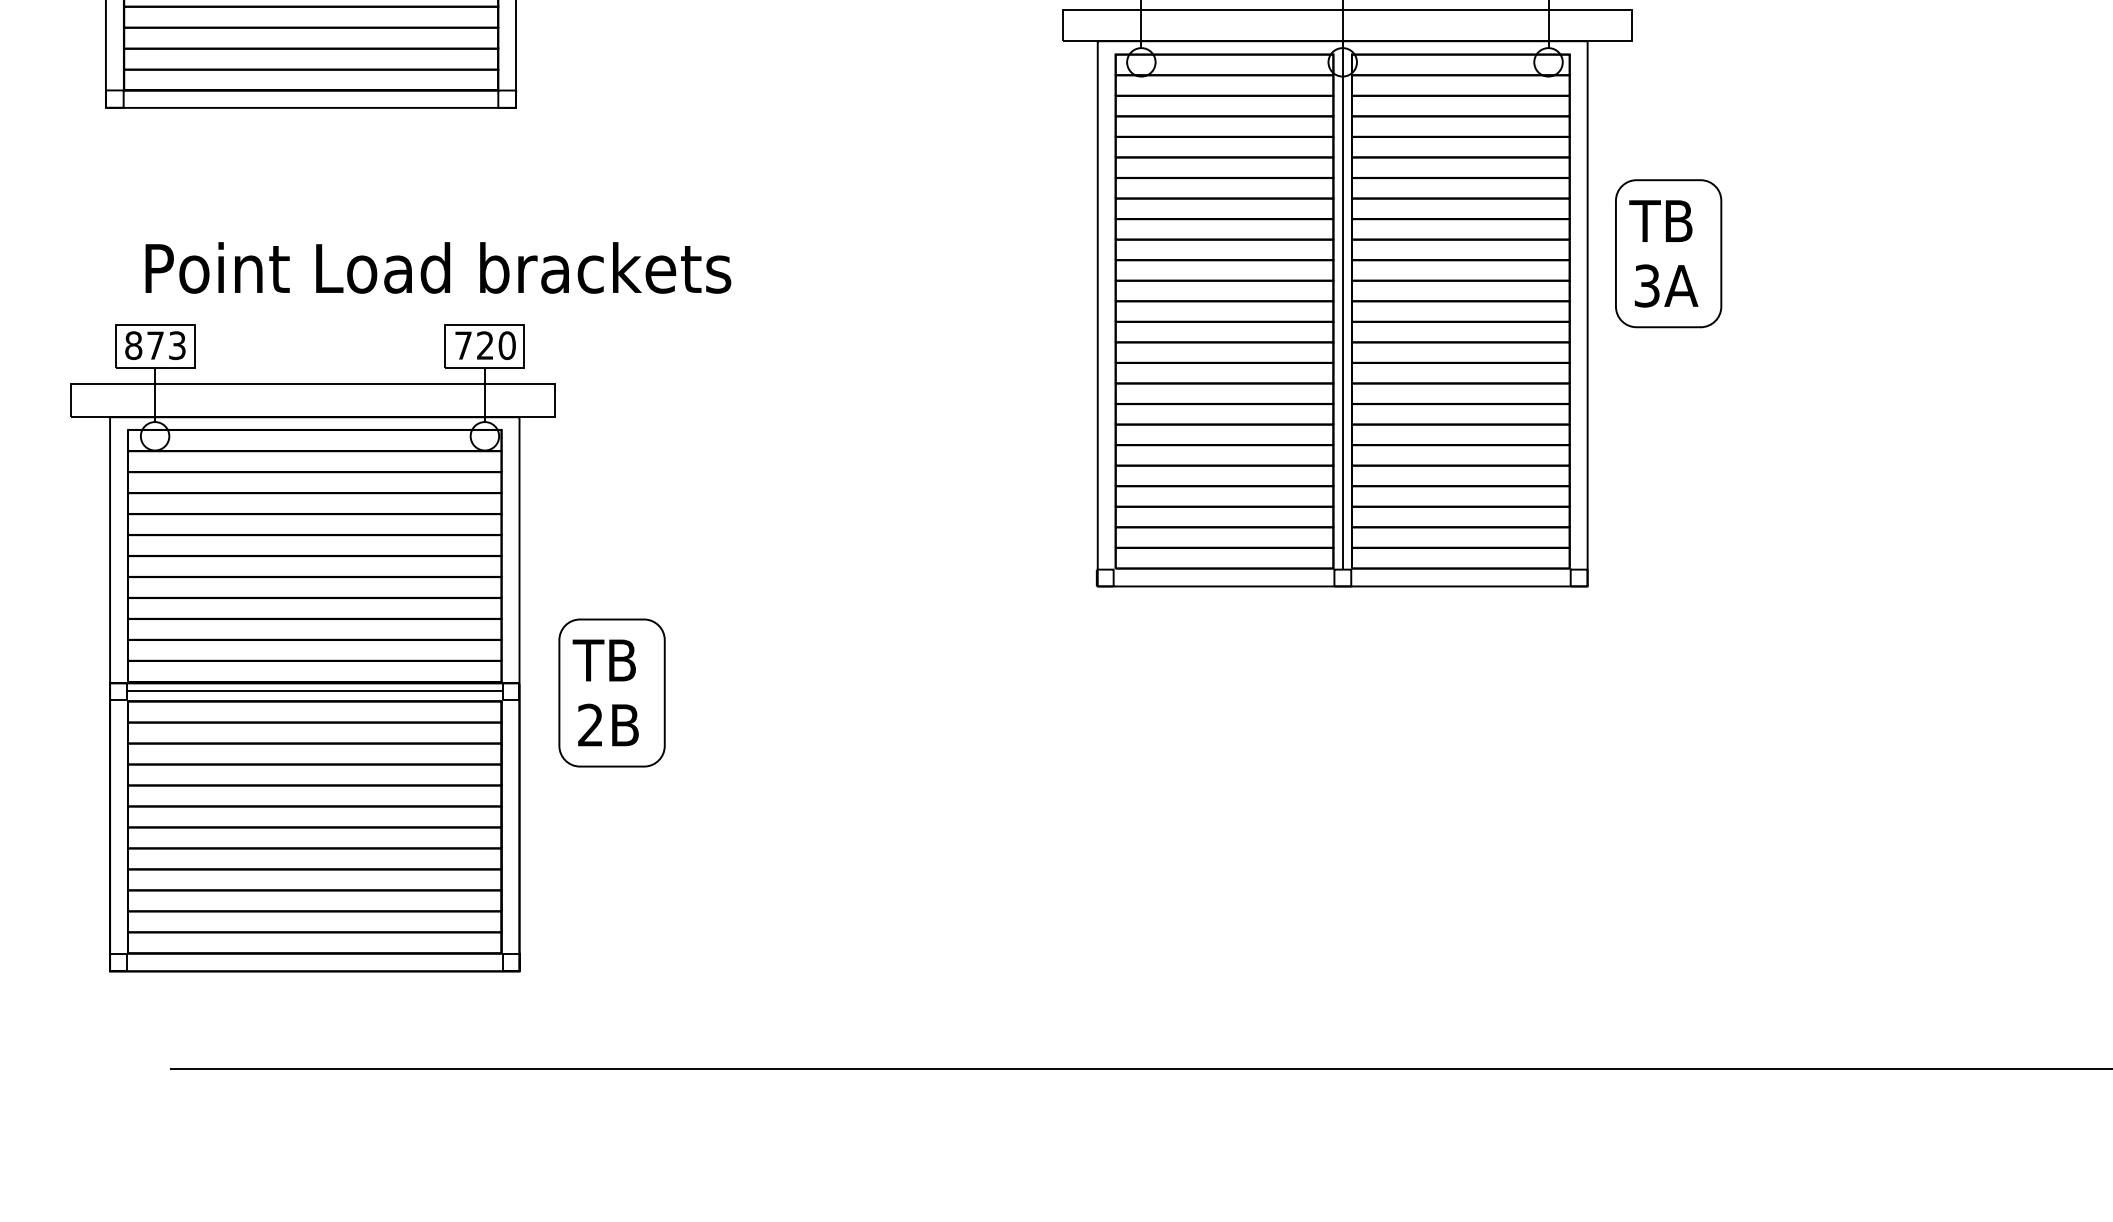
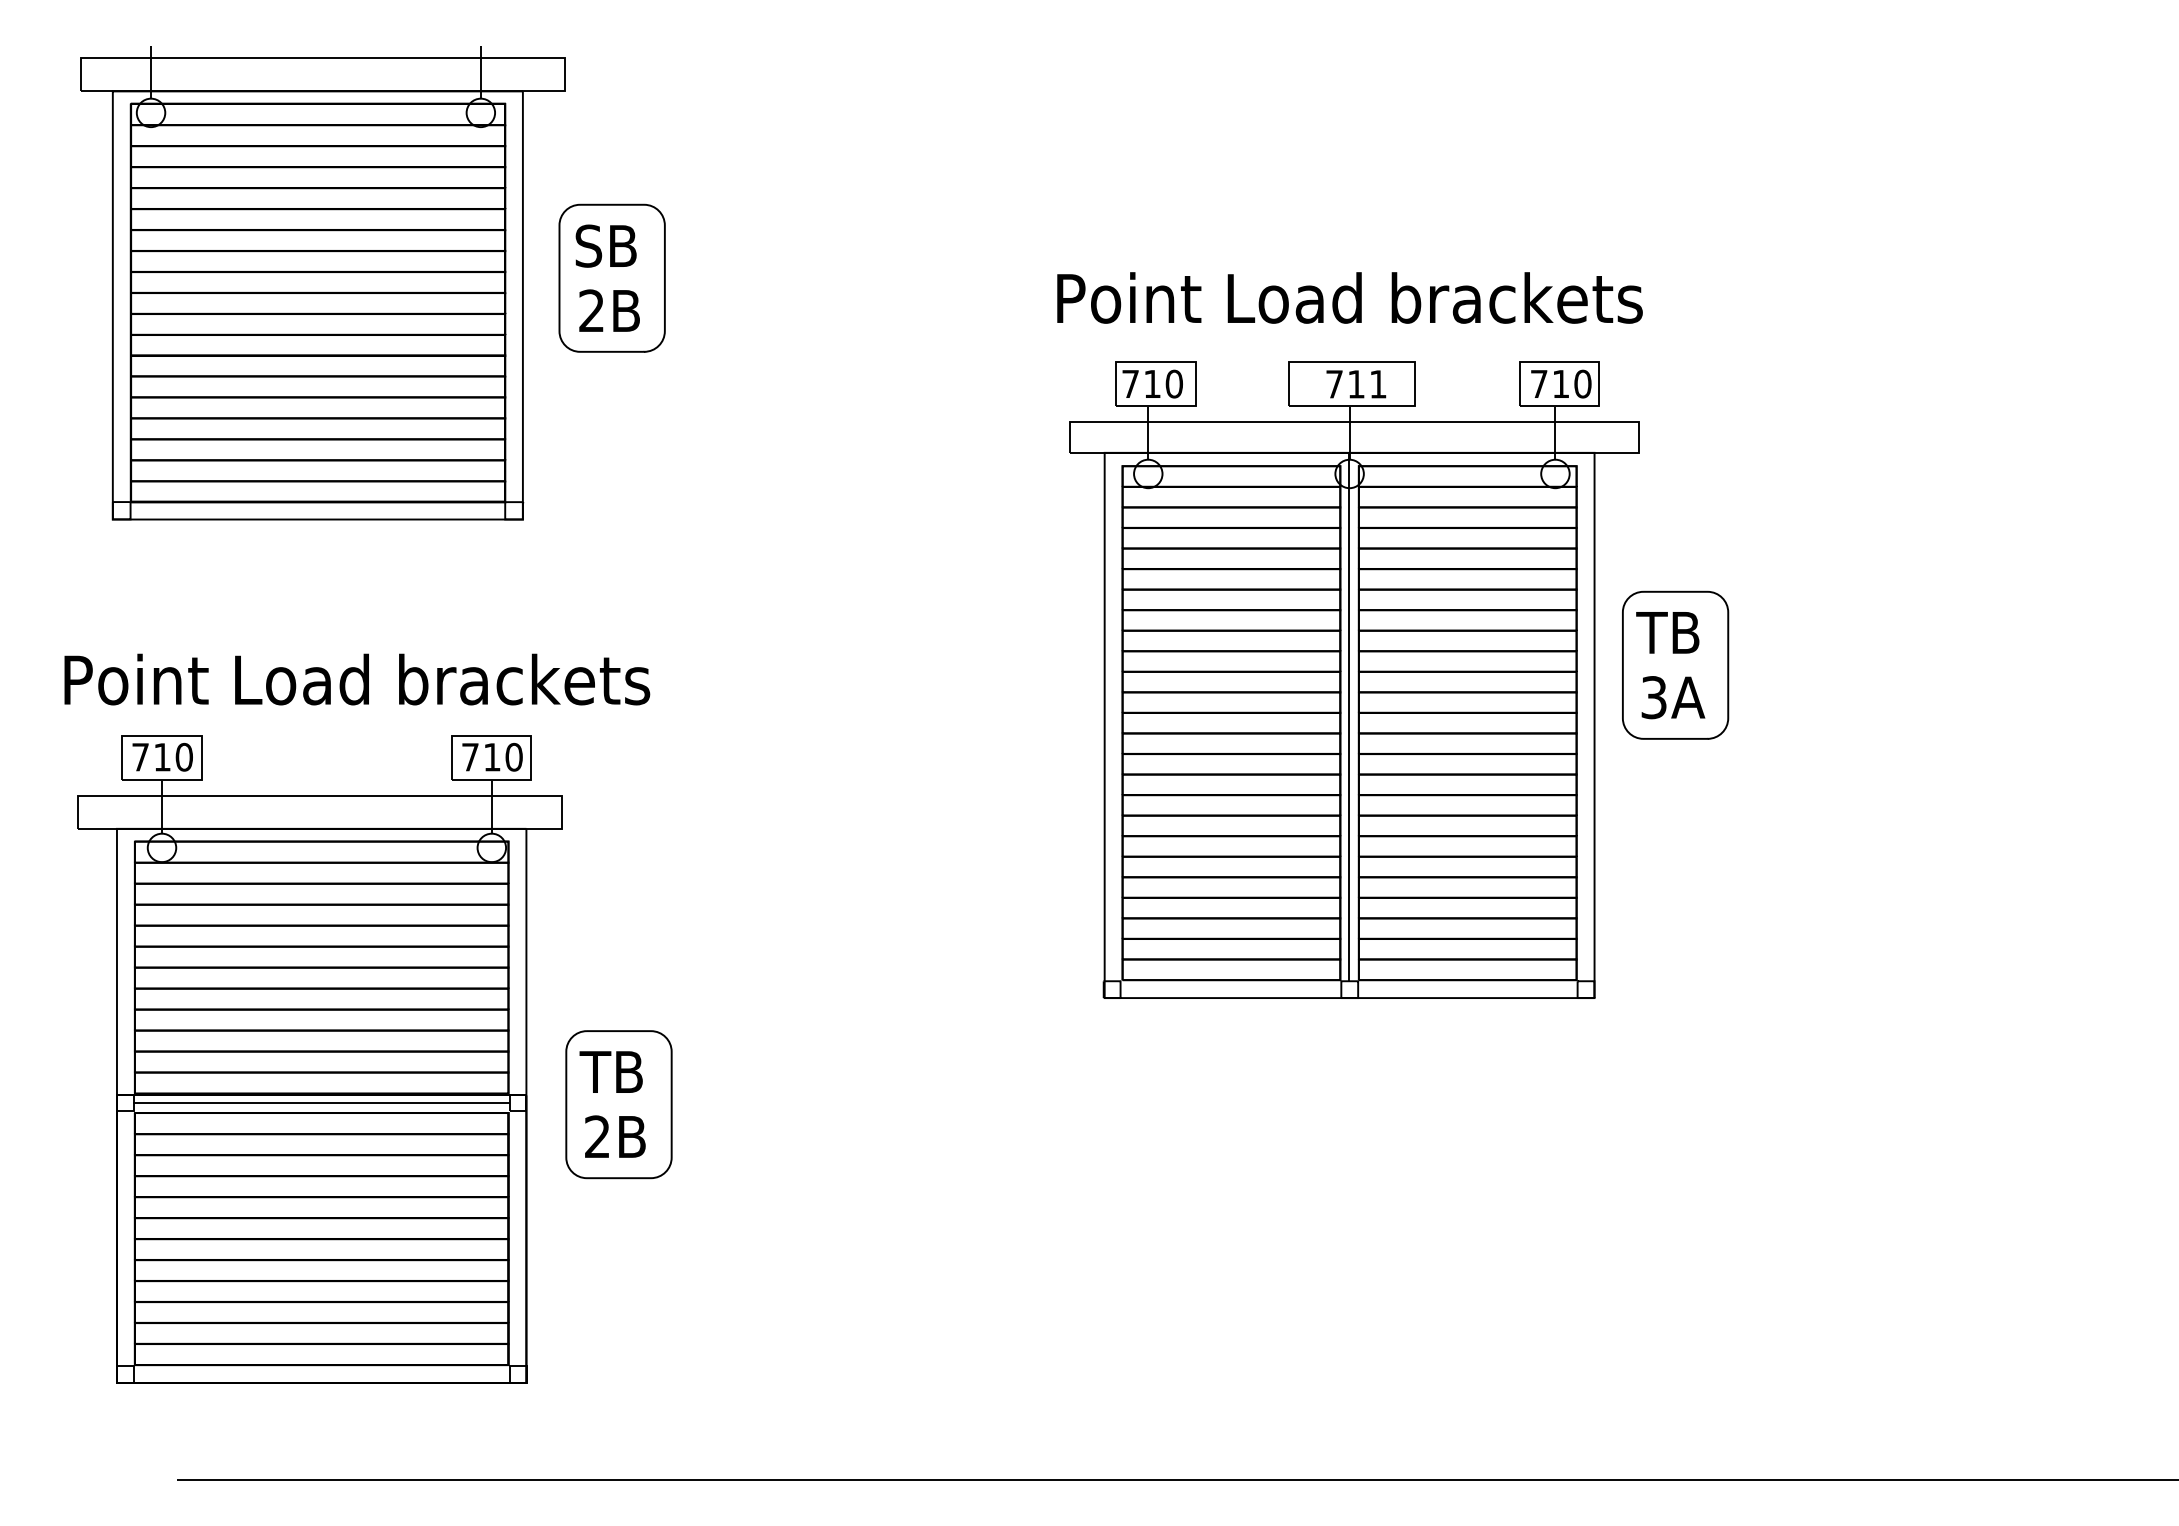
text: (438, 267) -> (357, 679), moved
text: (155, 344) -> (162, 756), 873 -> 710
text: (485, 344) -> (492, 756), 720 -> 710

